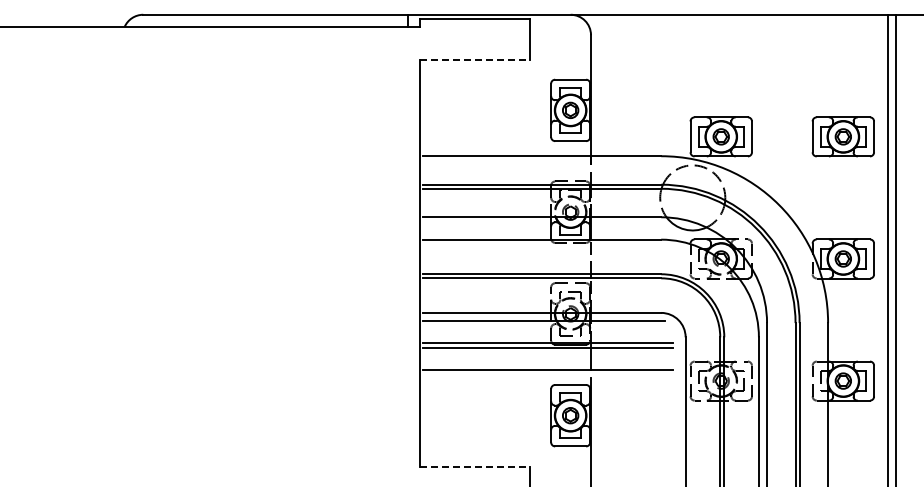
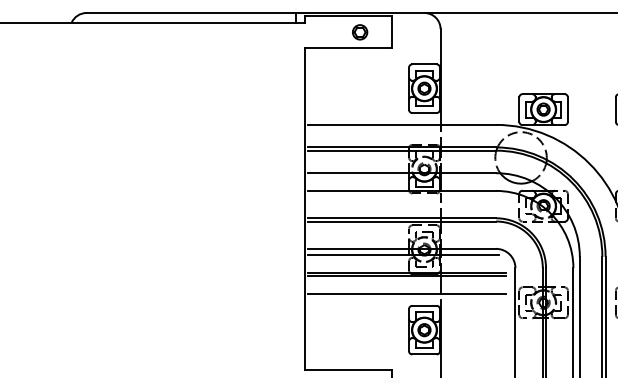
part: (489, 39) -> (360, 32), added
line: (475, 59) -> (349, 48), dashed -> solid
line: (475, 466) -> (349, 370), dashed -> solid

